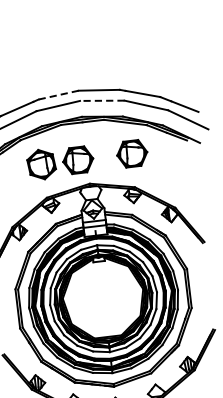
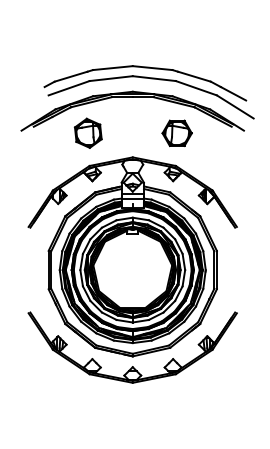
line: (58, 95) -> (112, 68), dashed -> solid
line: (102, 100) -> (154, 78), dashed -> solid
part: (77, 159) -> (123, 132), removed

